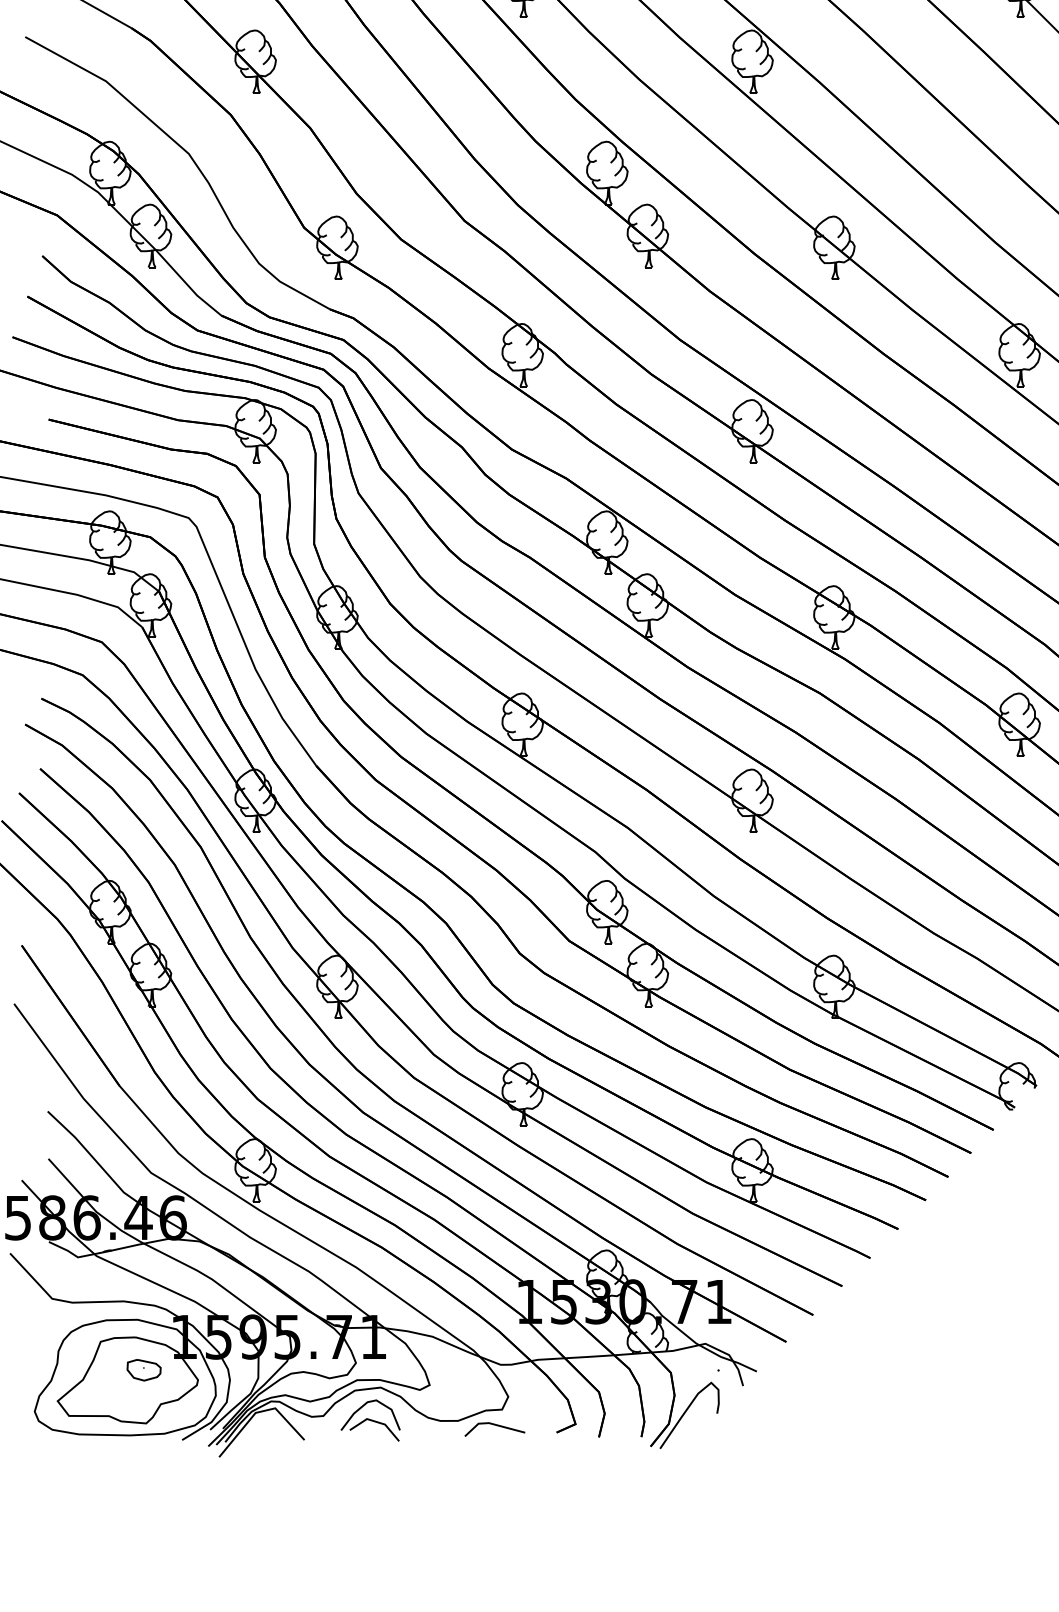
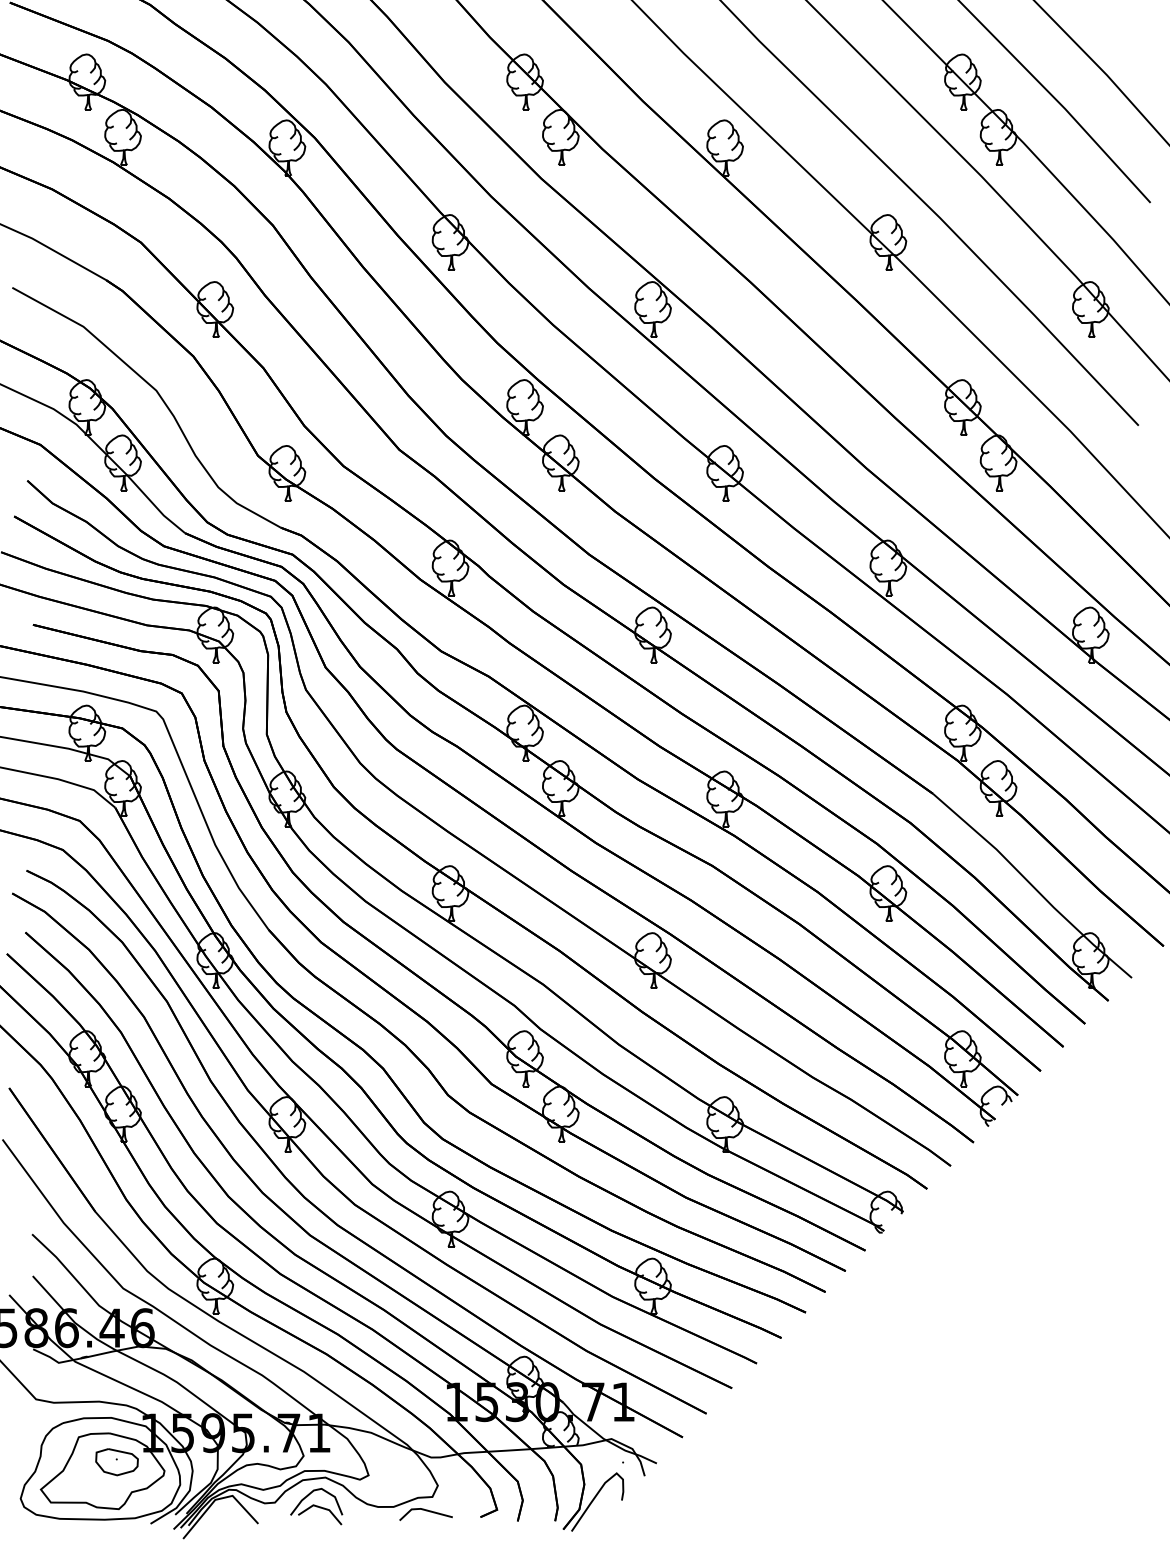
part: (143, 1370) -> (116, 1462), size x1.43

